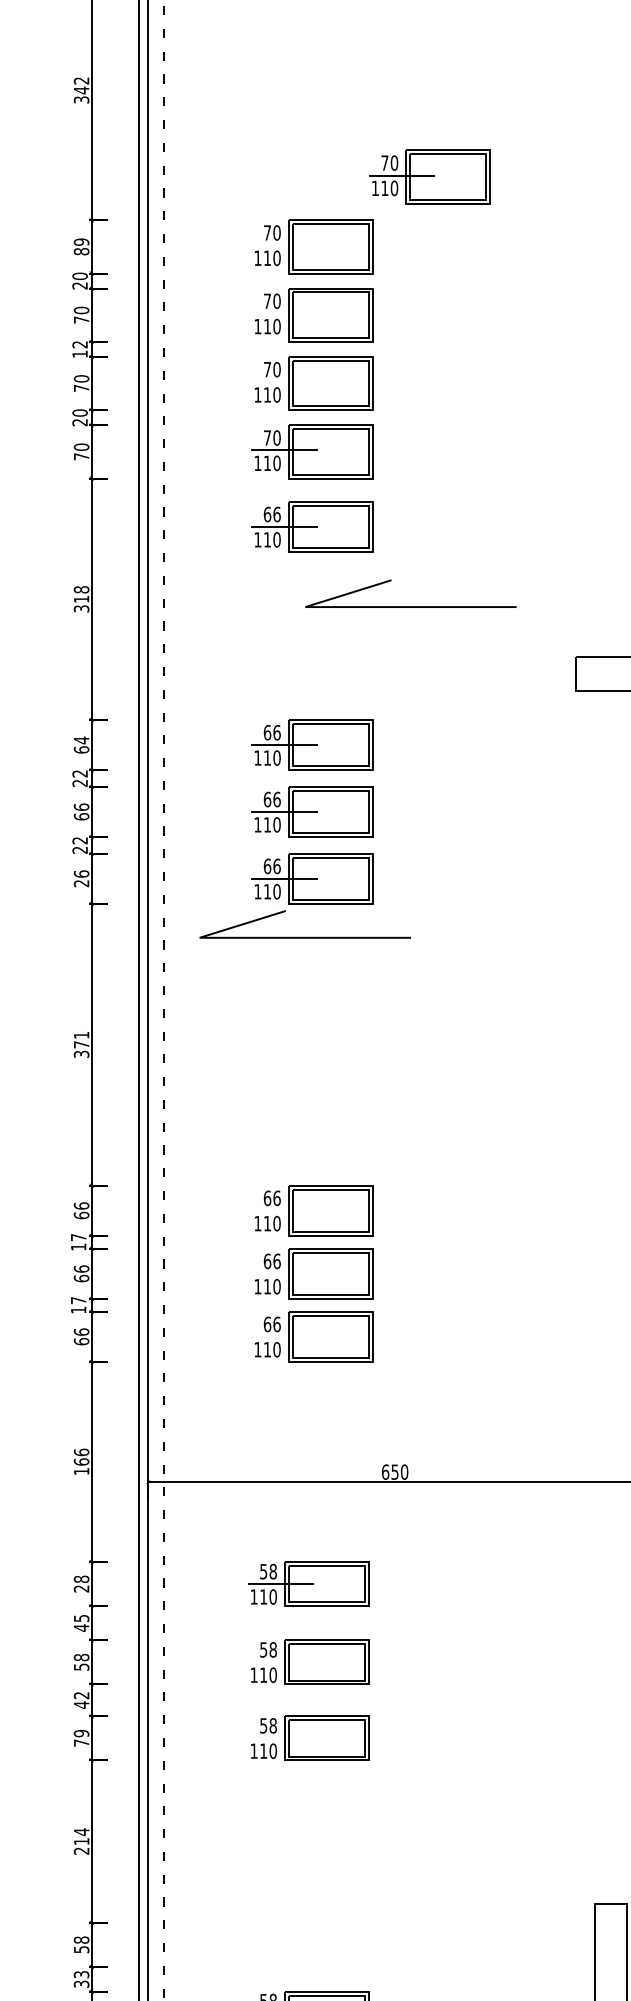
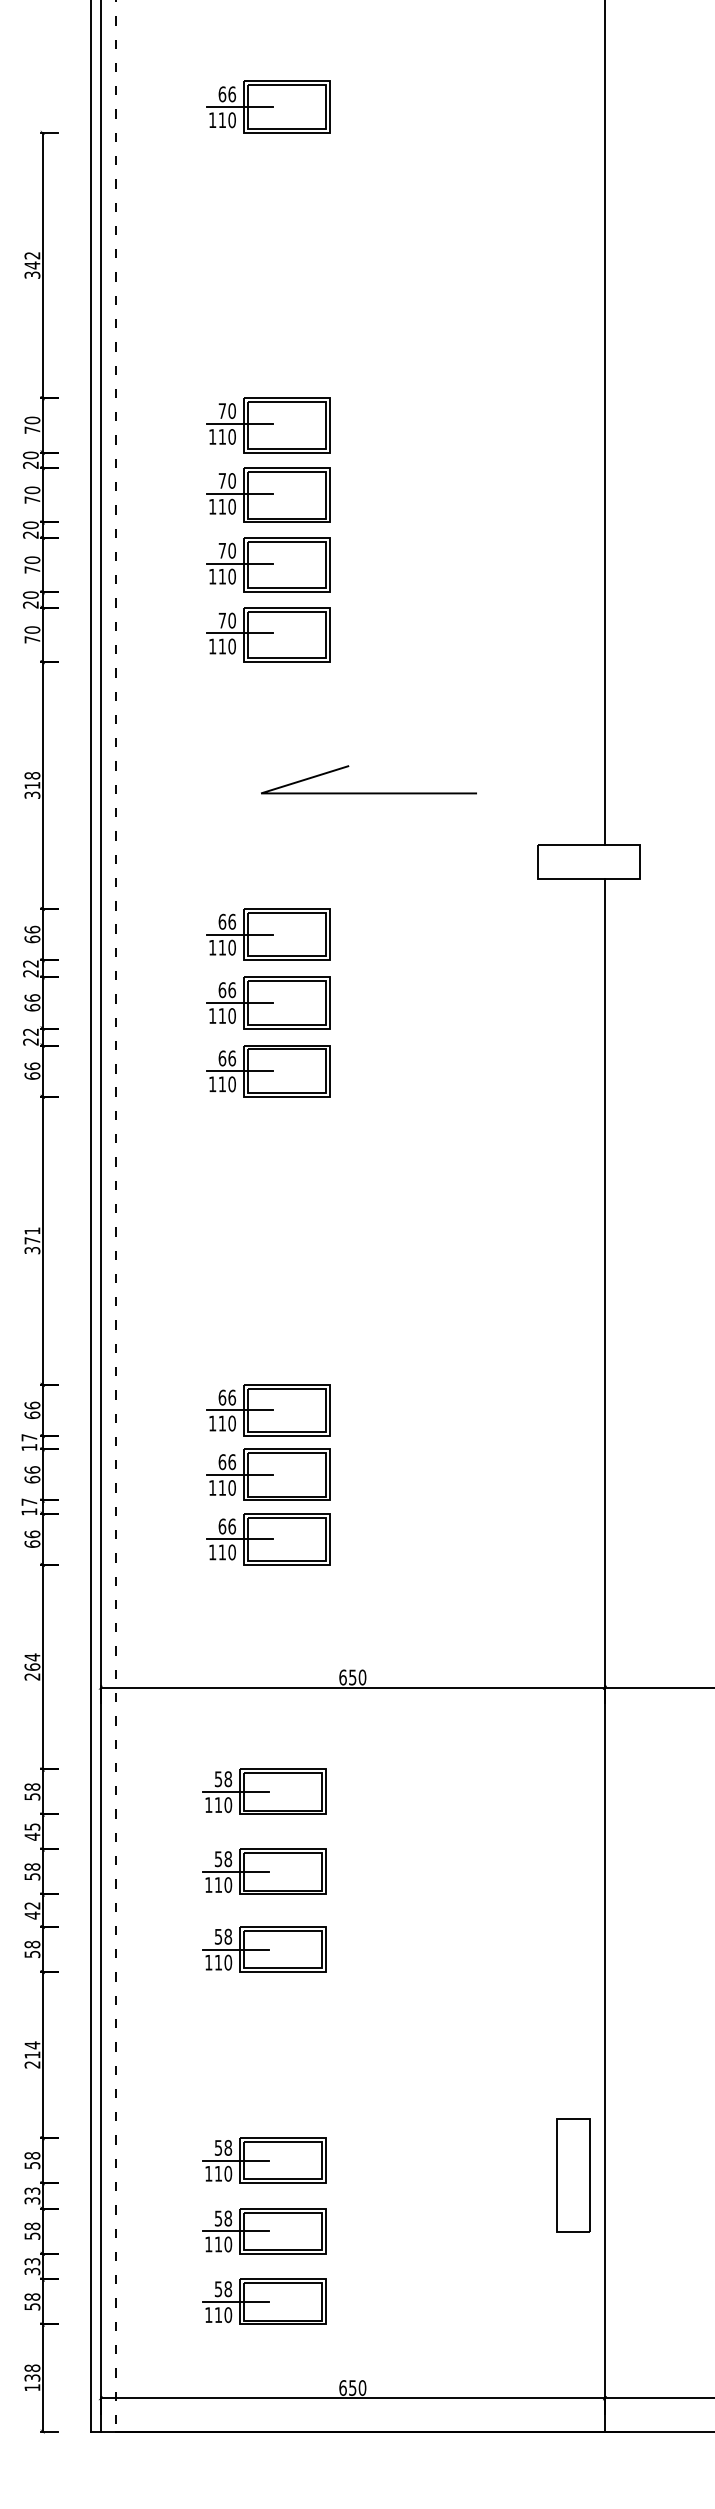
part: (430, 176) -> (388, 353), removed
line: (284, 245) -> (239, 423), added
text: (81, 246) -> (32, 424), 89 -> 70
line: (284, 313) -> (239, 493), added
text: (79, 348) -> (30, 529), 12 -> 20
line: (284, 382) -> (239, 563), added
part: (312, 526) -> (268, 711), removed
text: (81, 740) -> (32, 929), 64 -> 66
text: (81, 883) -> (32, 1075), 26 -> 66
line: (304, 936) -> (260, 1130), removed
line: (284, 1210) -> (239, 1410), added
line: (284, 1273) -> (239, 1474), added
line: (284, 1337) -> (239, 1539), added
text: (81, 1461) -> (32, 1666), 166 -> 264
text: (81, 1588) -> (32, 1796), 28 -> 58
line: (281, 1661) -> (236, 1871), added
text: (81, 1738) -> (32, 1949), 79 -> 58
line: (281, 1738) -> (236, 1949), added
part: (308, 1944) -> (264, 2160), added

